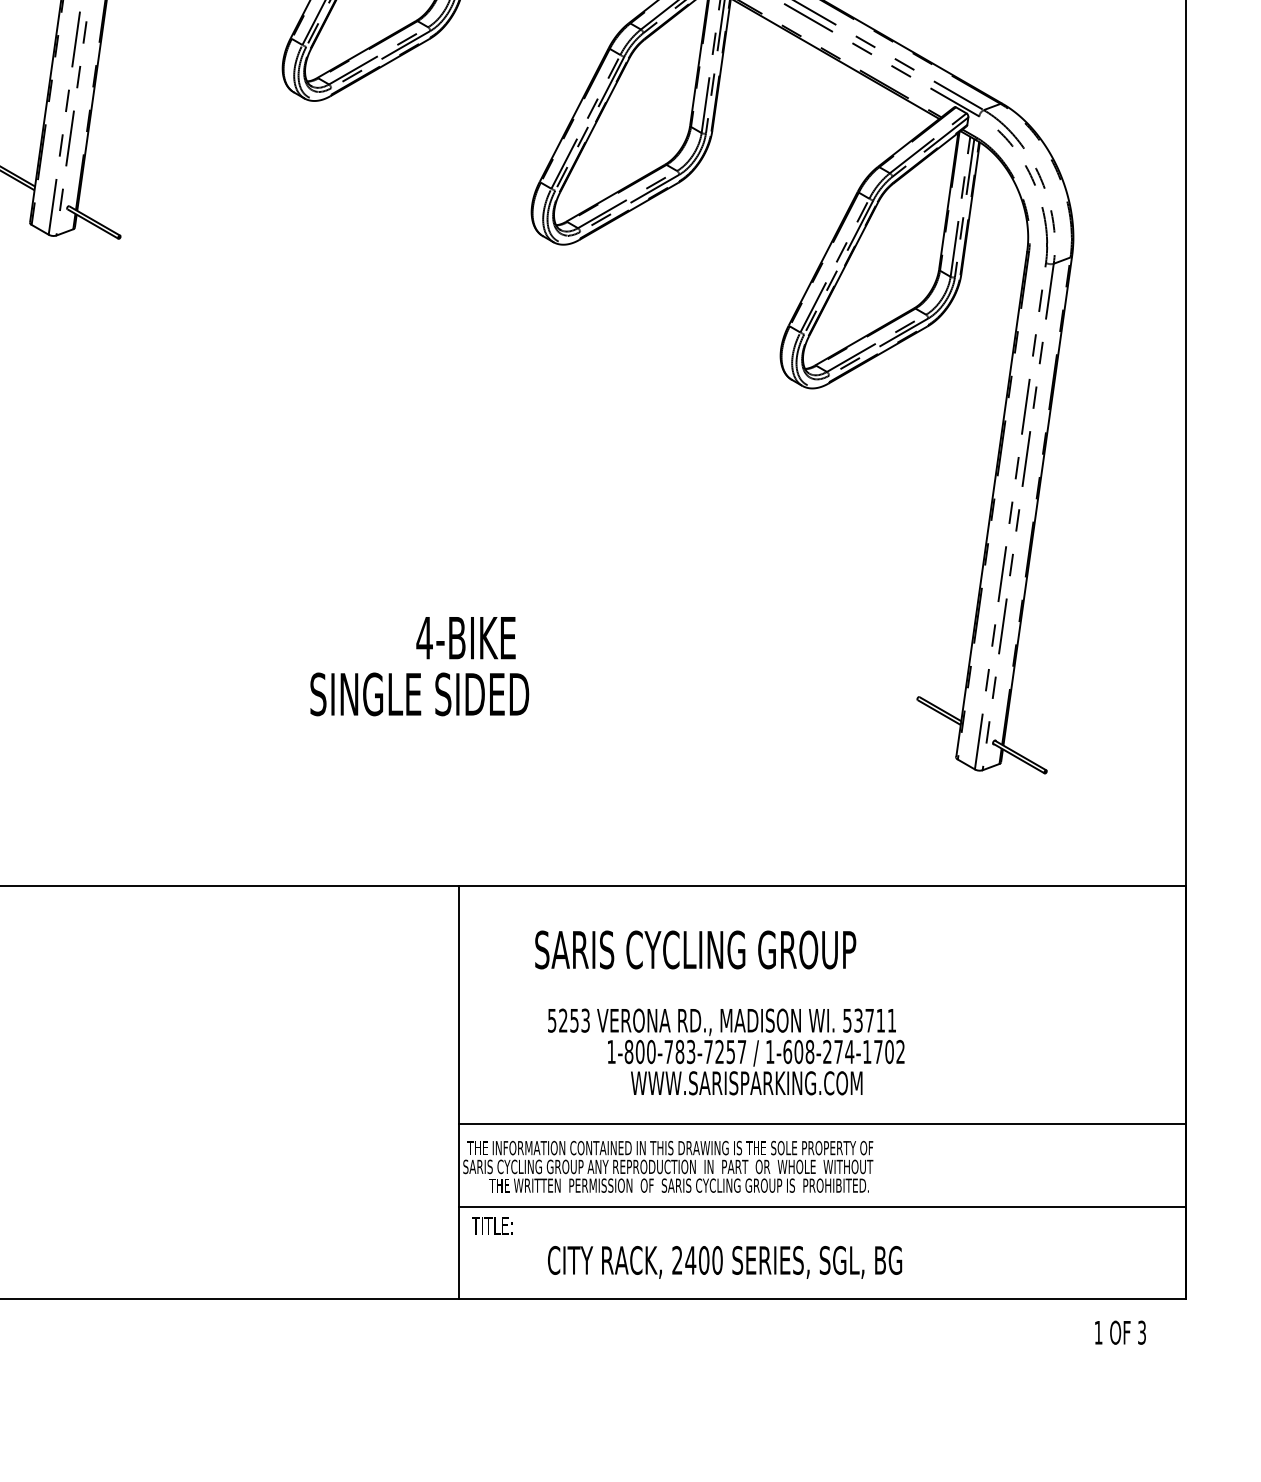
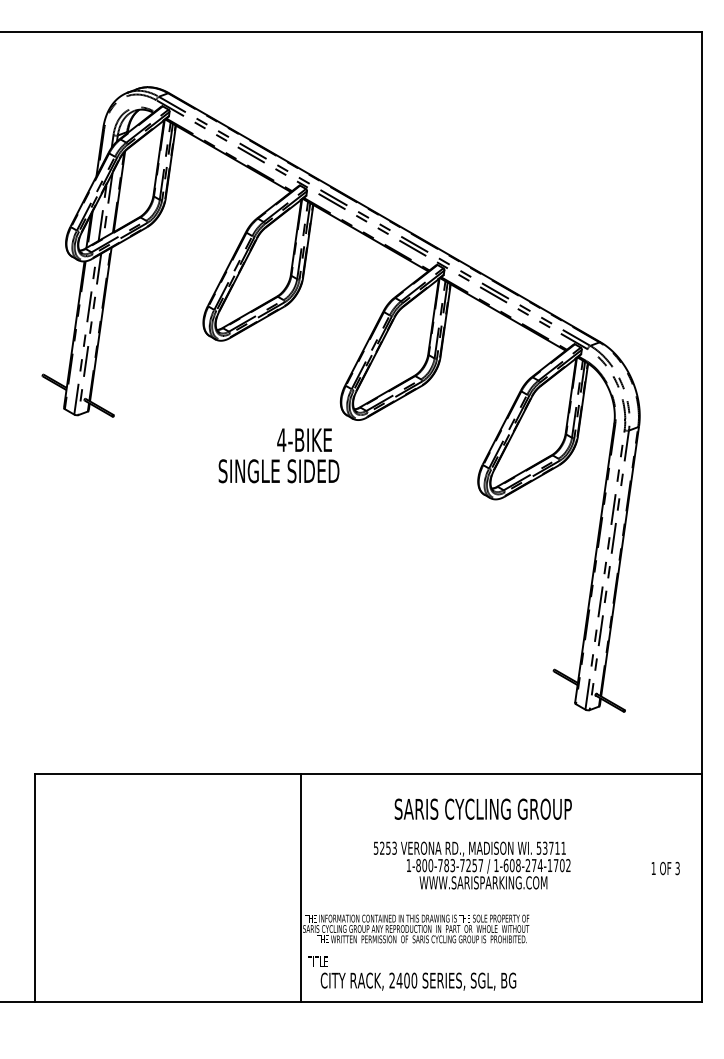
text: (418, 665) -> (278, 455), moved
text: (694, 948) -> (482, 808), moved
text: (725, 1051) -> (471, 865), moved
line: (822, 1124) -> (501, 905), removed
line: (822, 1207) -> (501, 951), removed
text: (725, 1262) -> (418, 981), moved
text: (1120, 1332) -> (665, 868), moved

